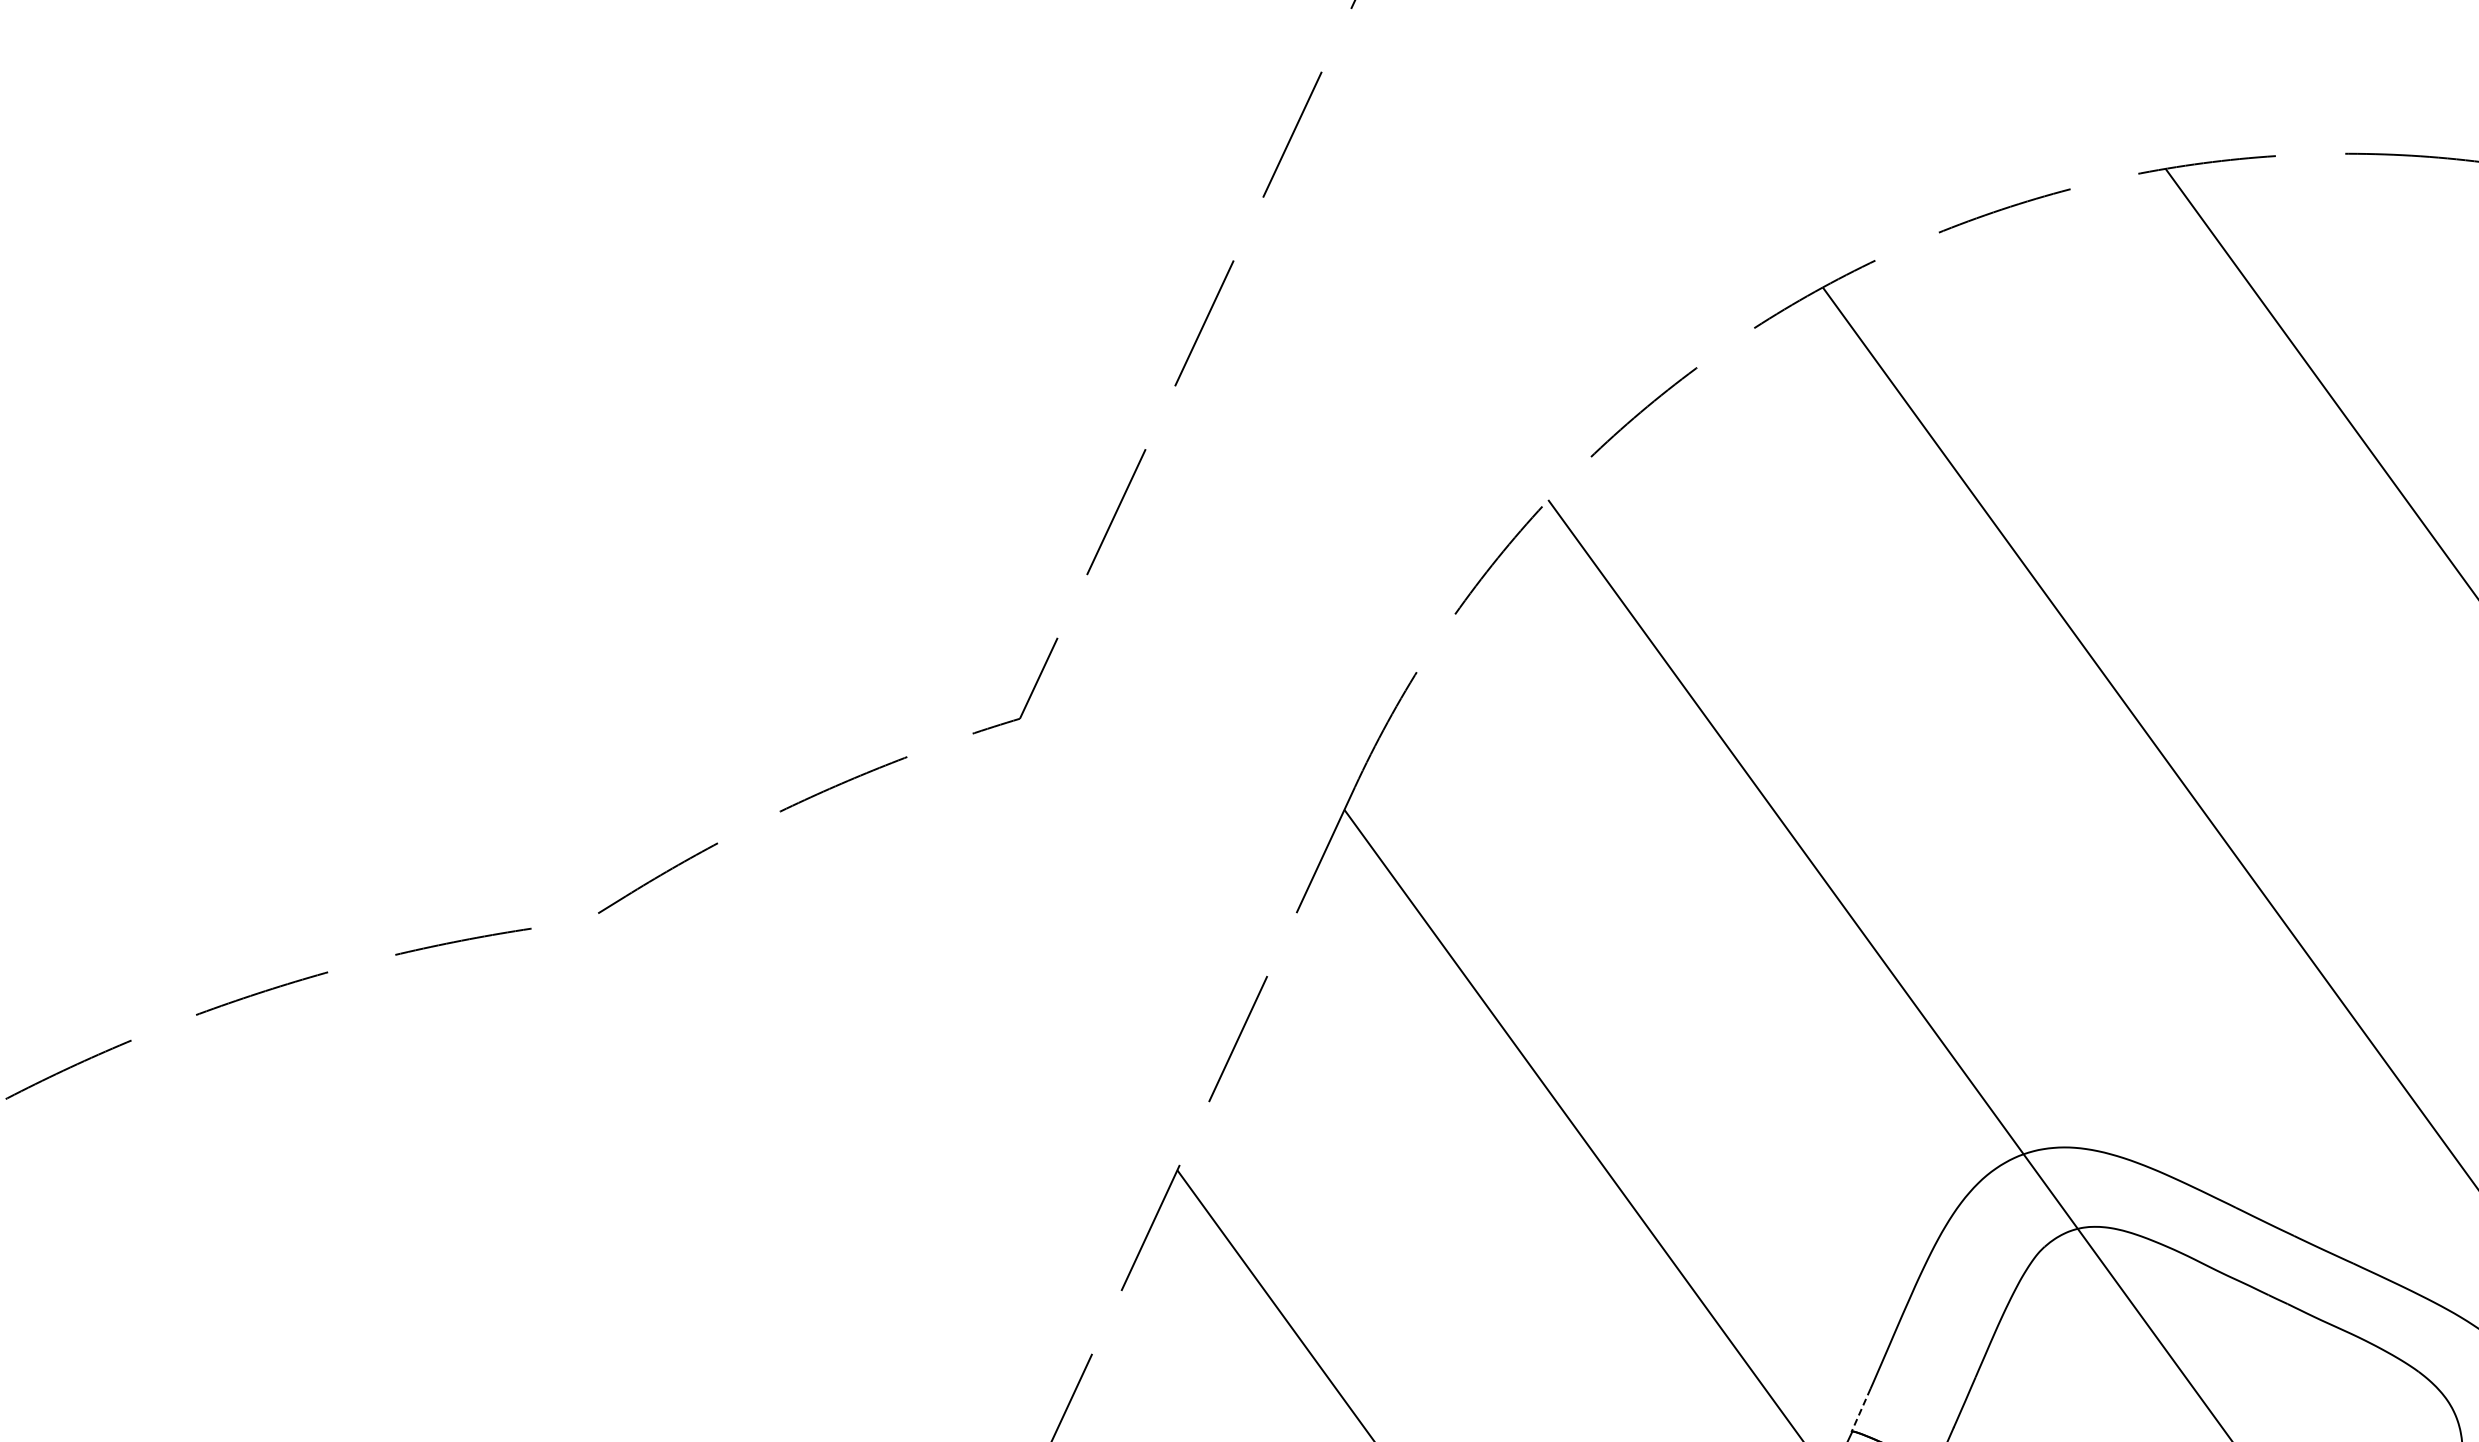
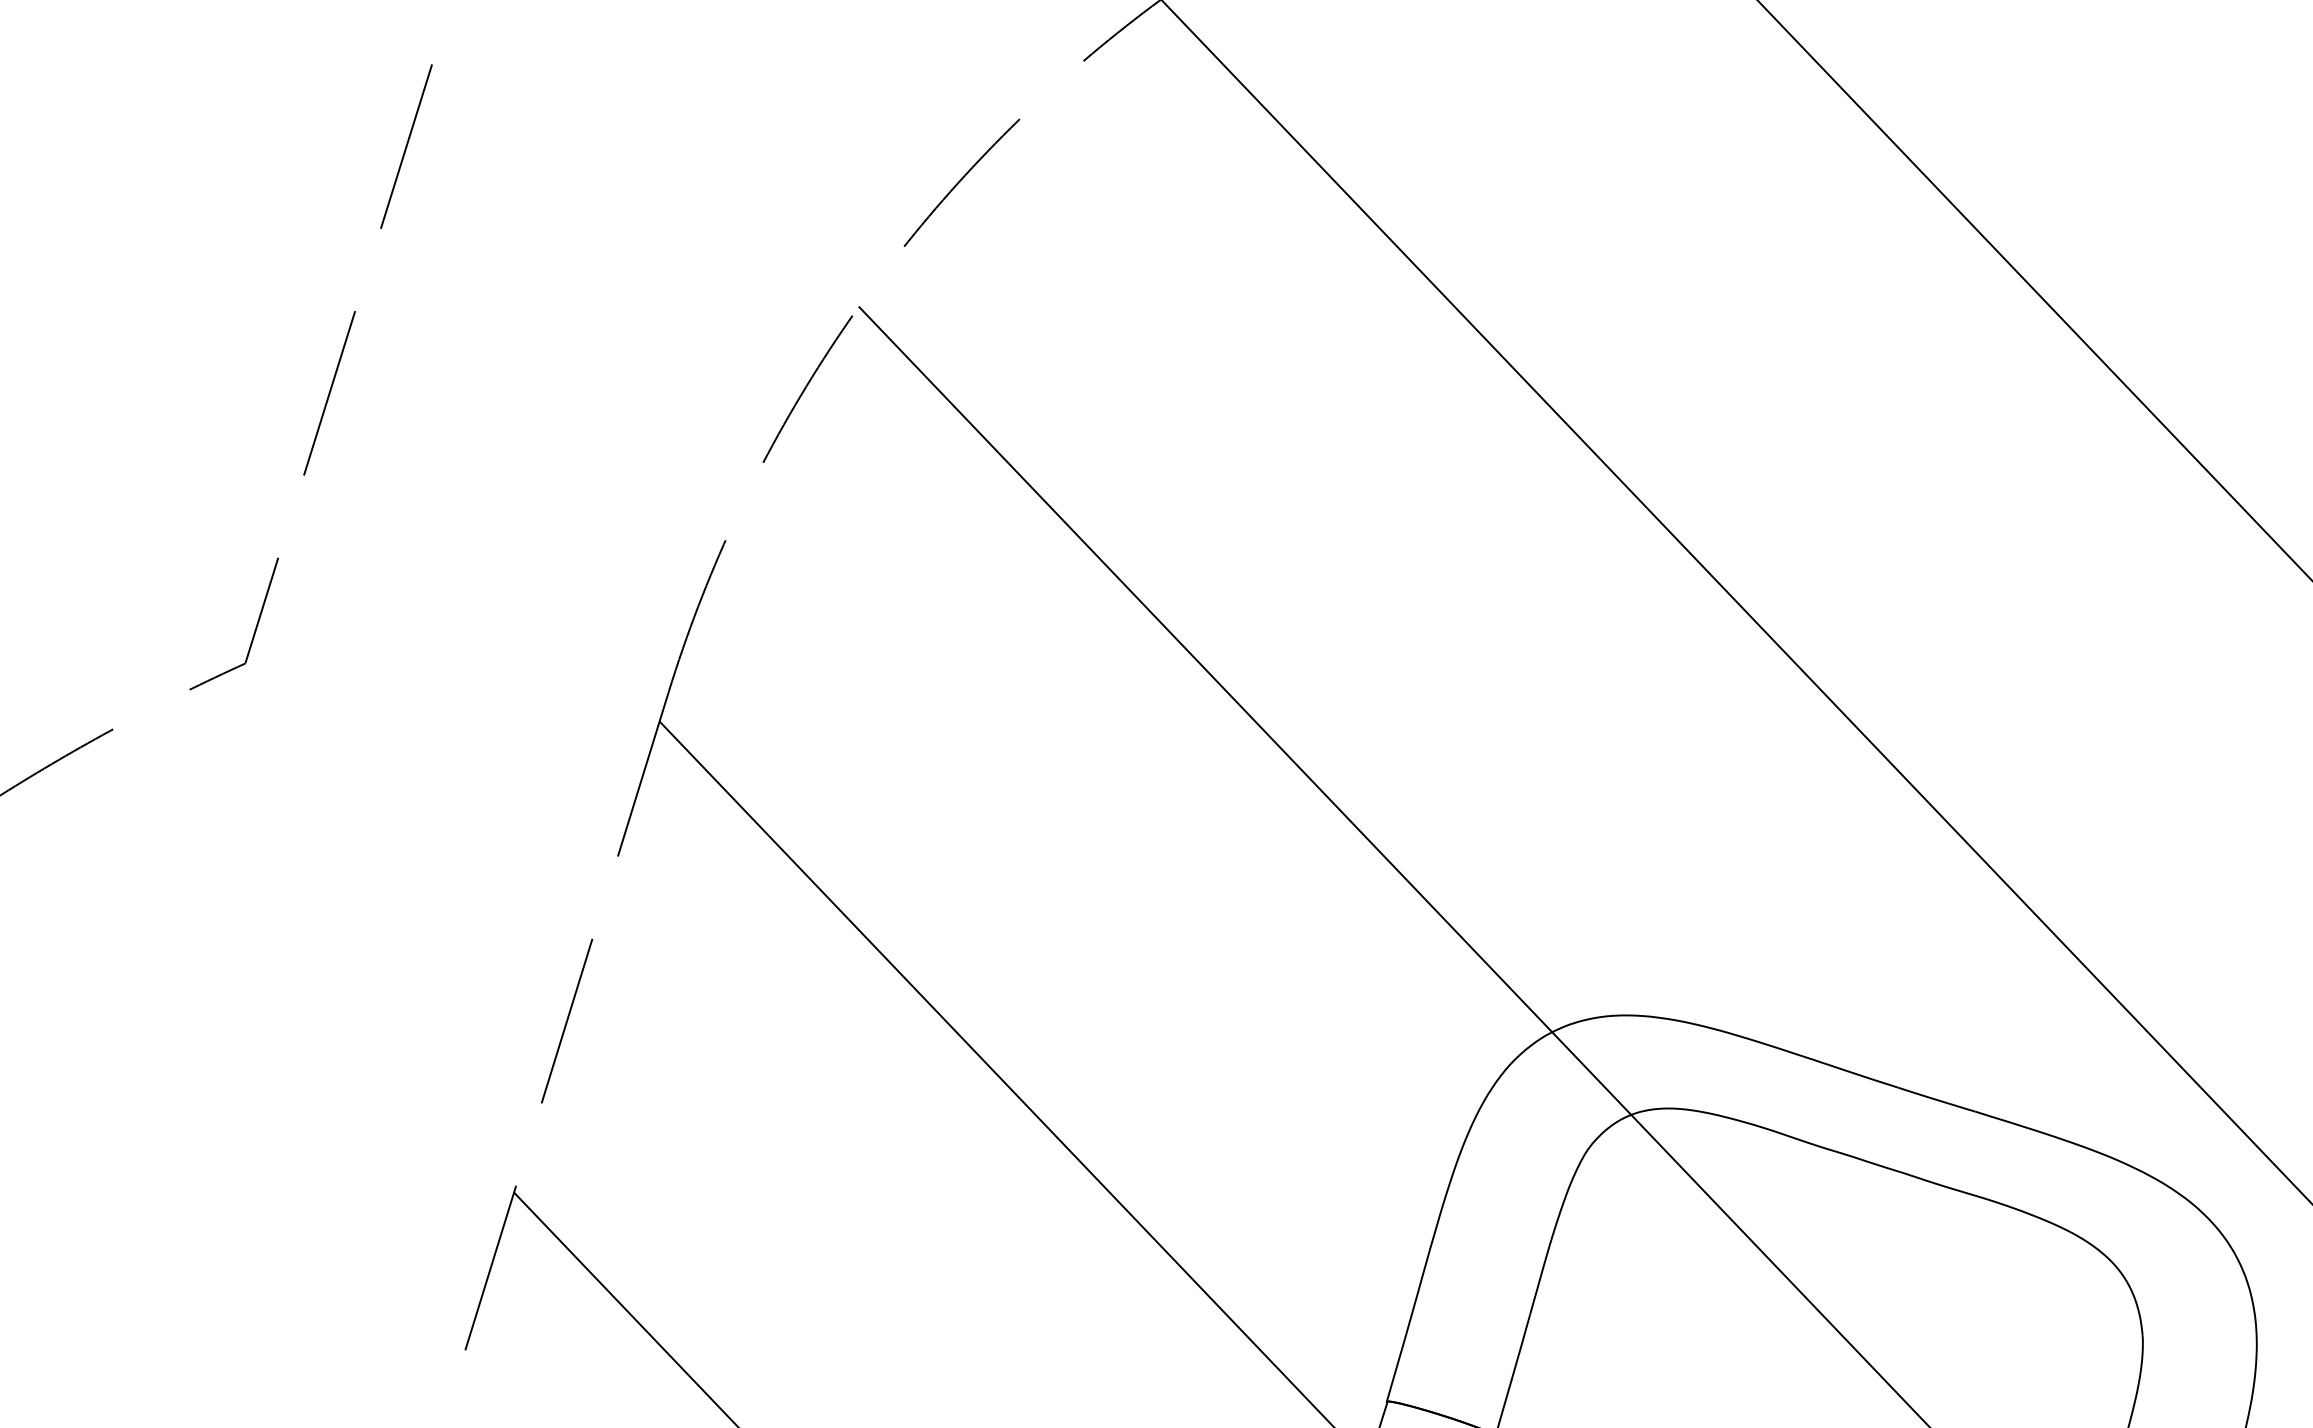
line: (1860, 1410) -> (1394, 1374), dashed -> solid

